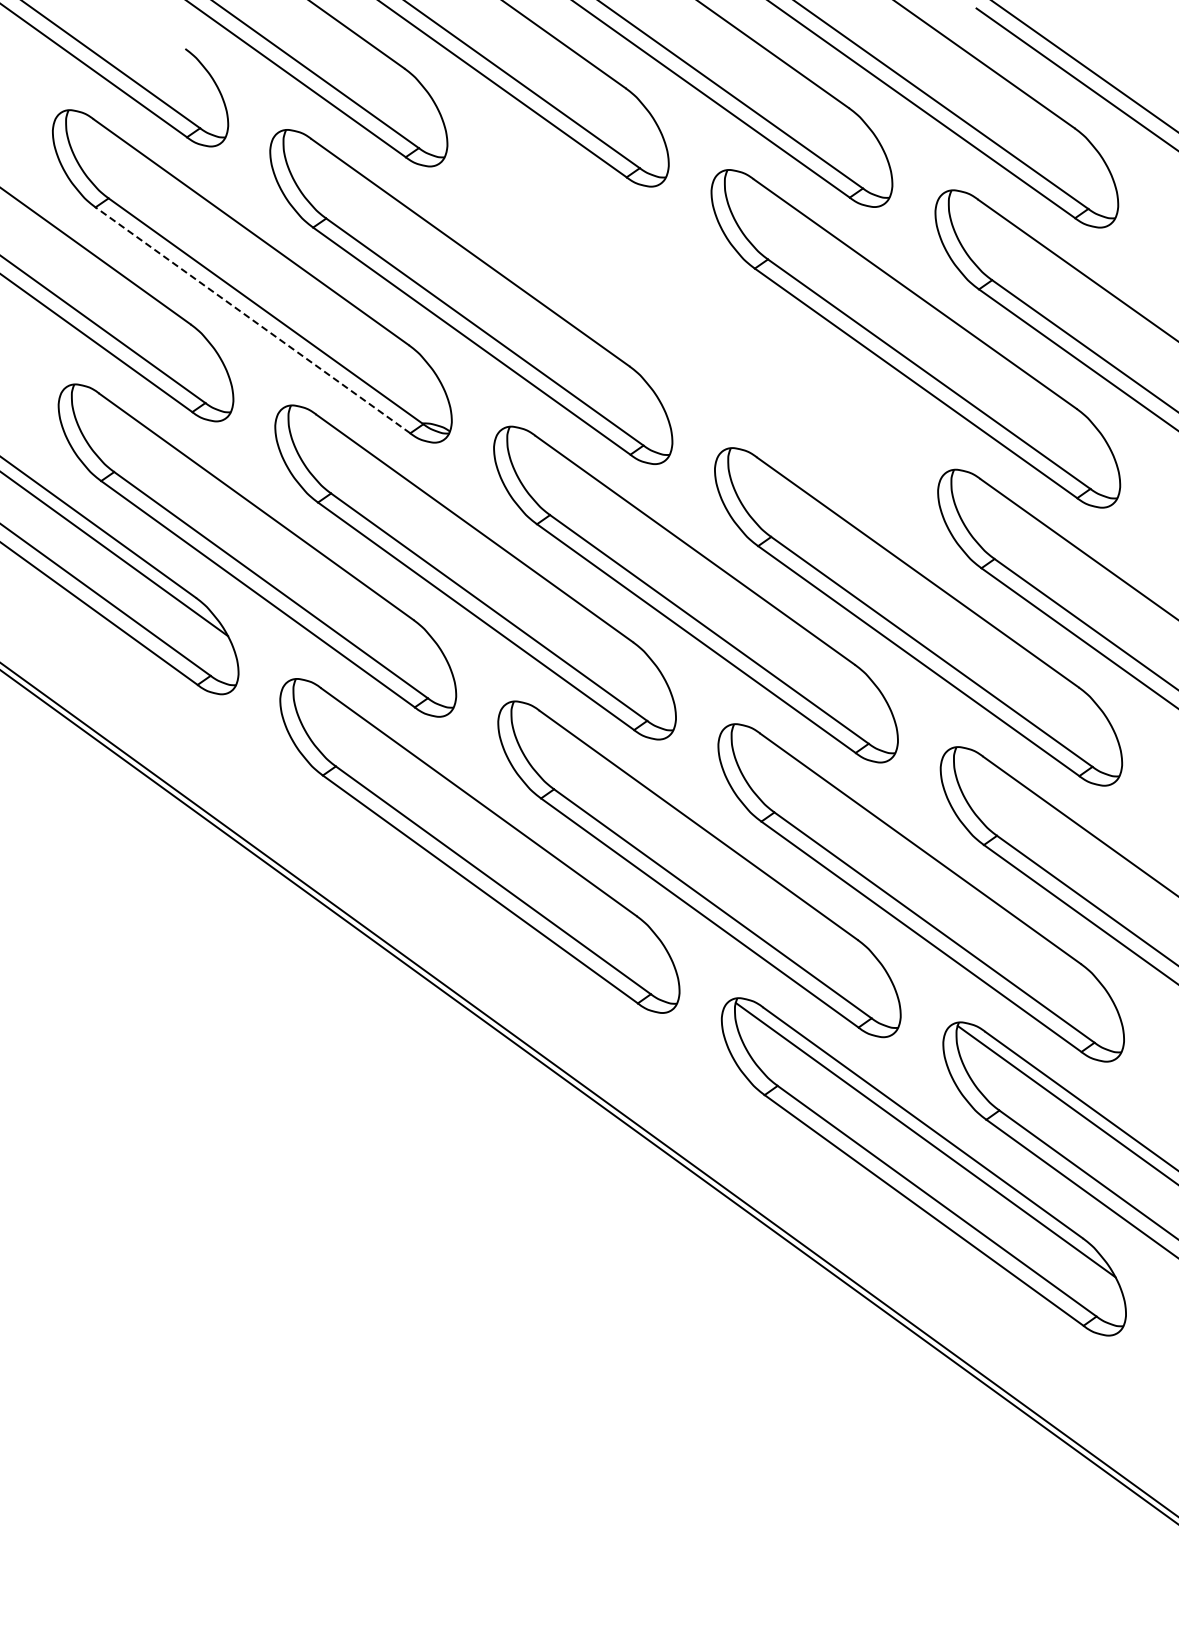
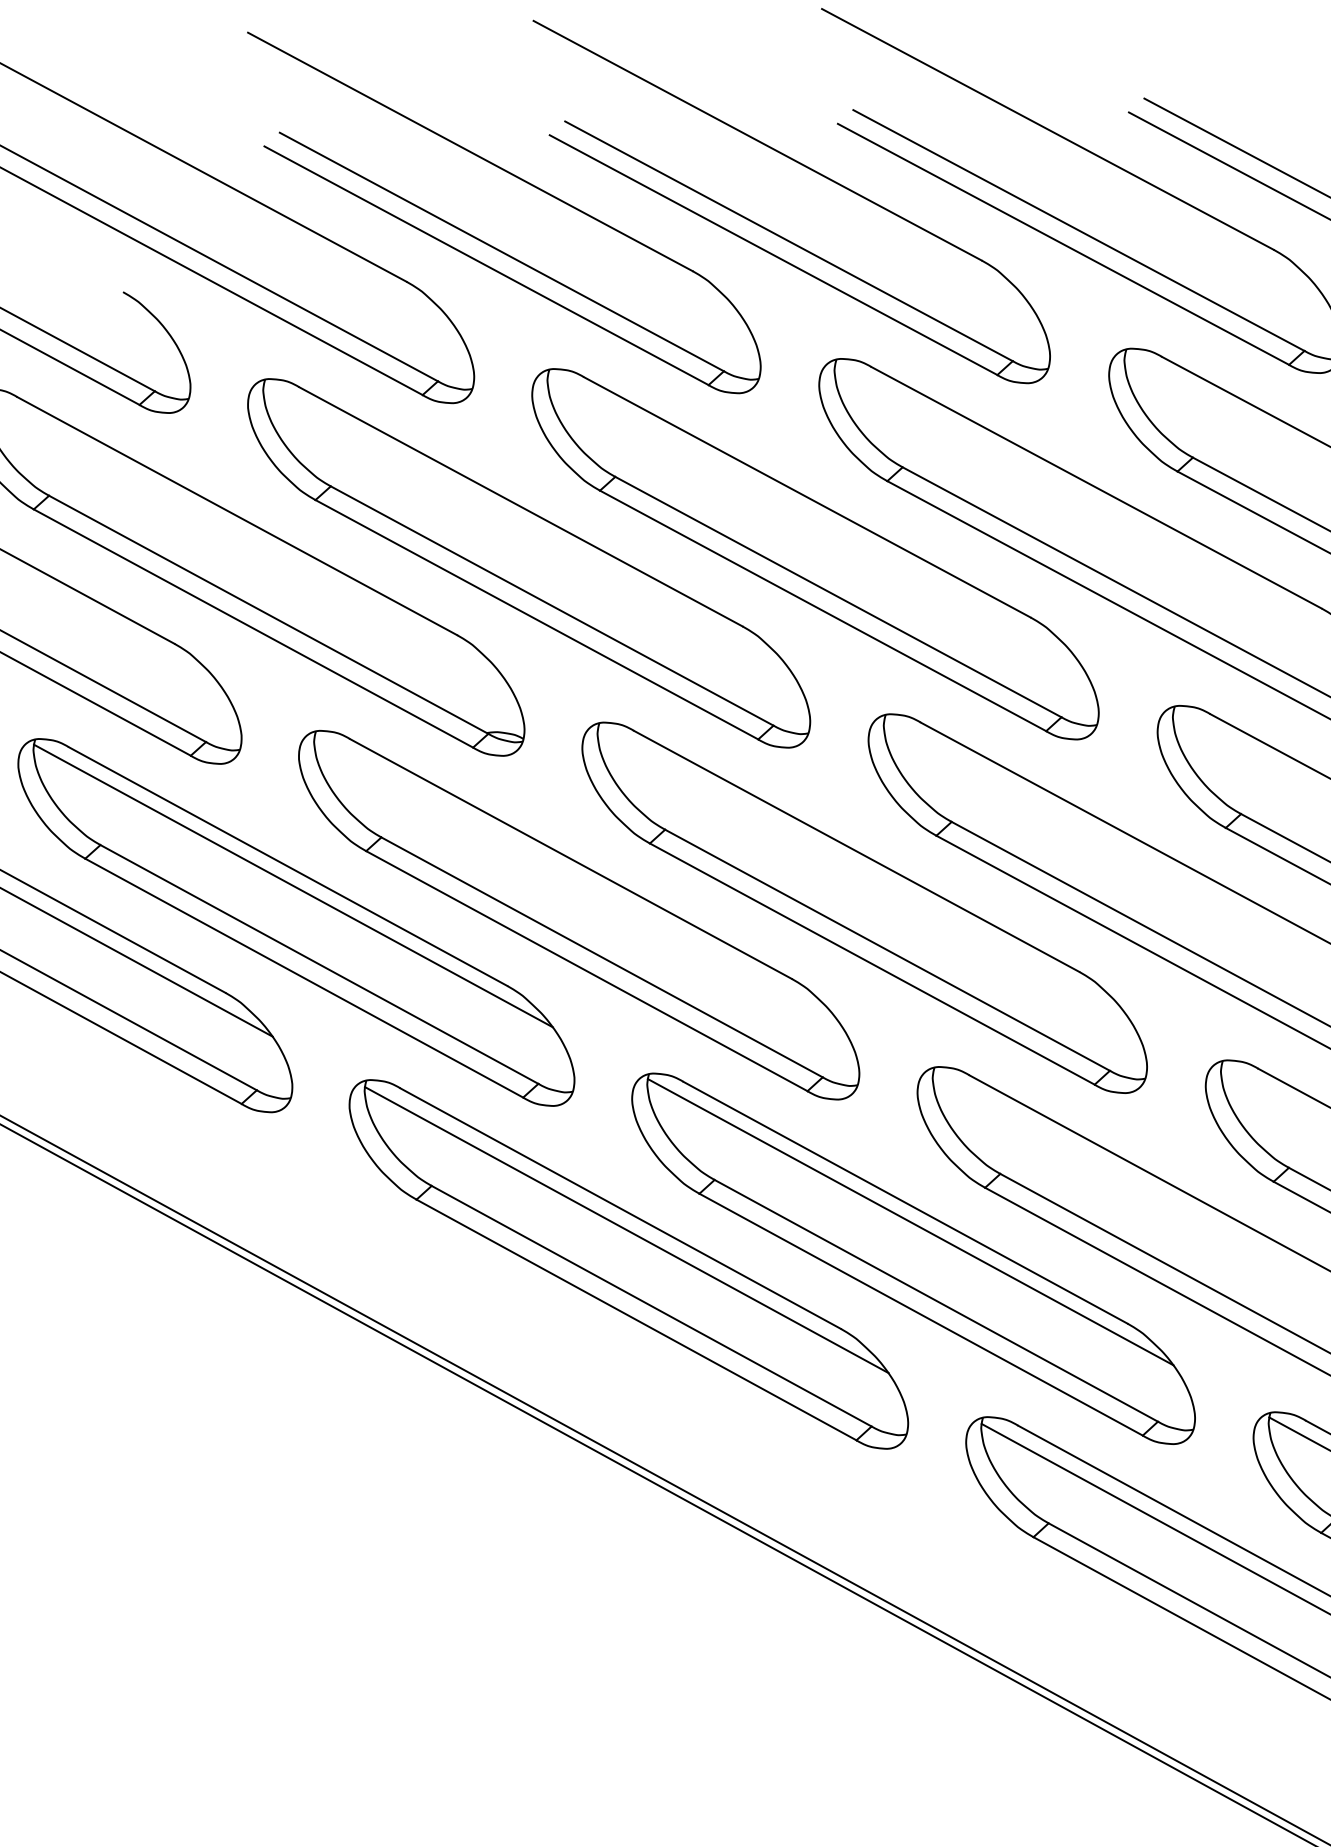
part: (692, 317) -> (815, 553), added
line: (252, 320) -> (252, 628), dashed -> solid
line: (258, 522) -> (293, 886), added
line: (481, 818) -> (626, 1229), added
line: (700, 840) -> (910, 1221), added

